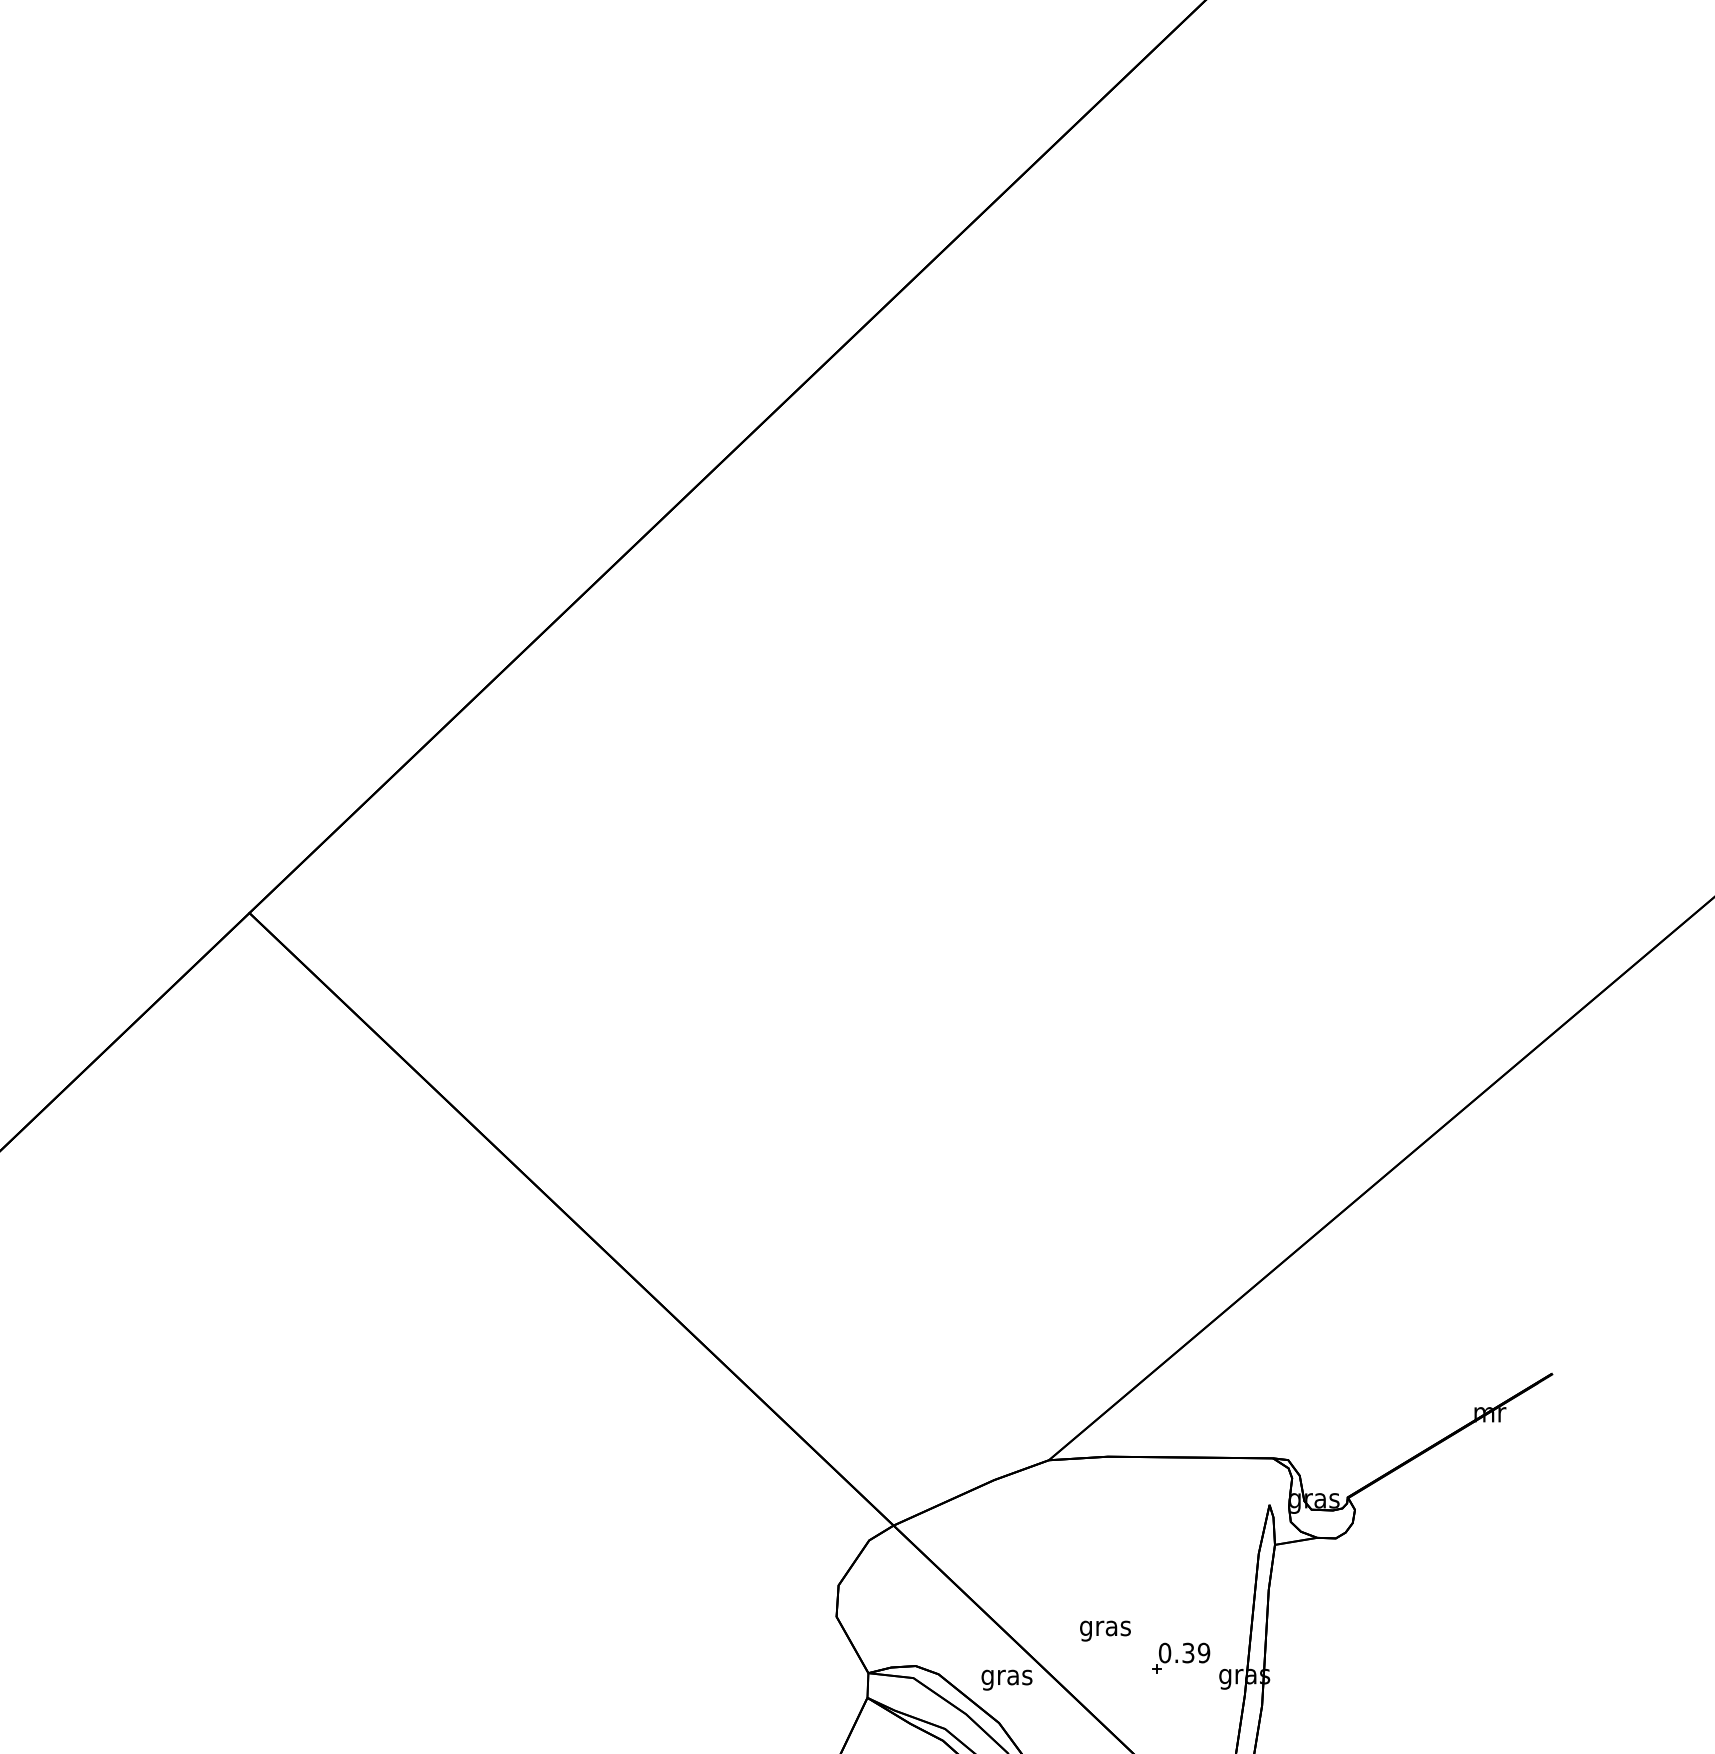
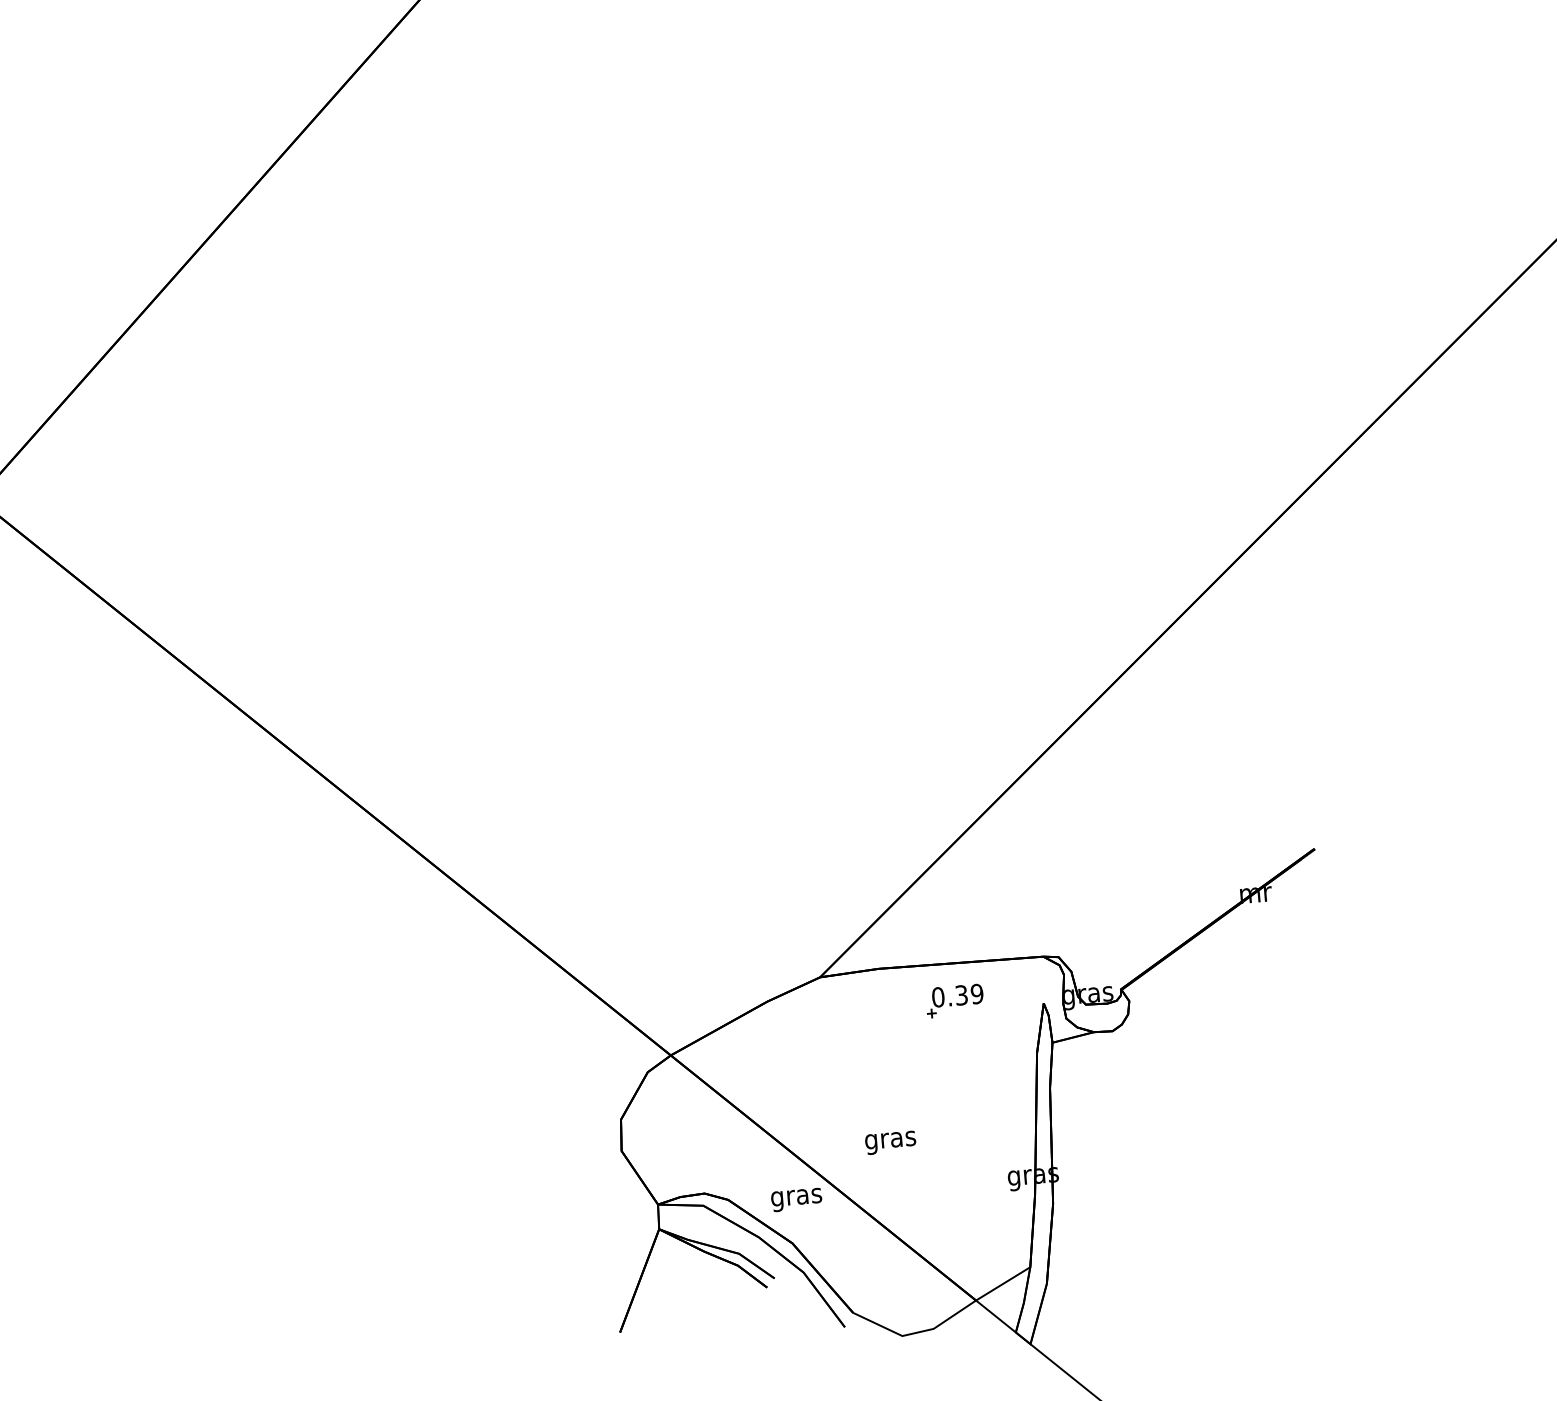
part: (1181, 1657) -> (955, 1000), moved

